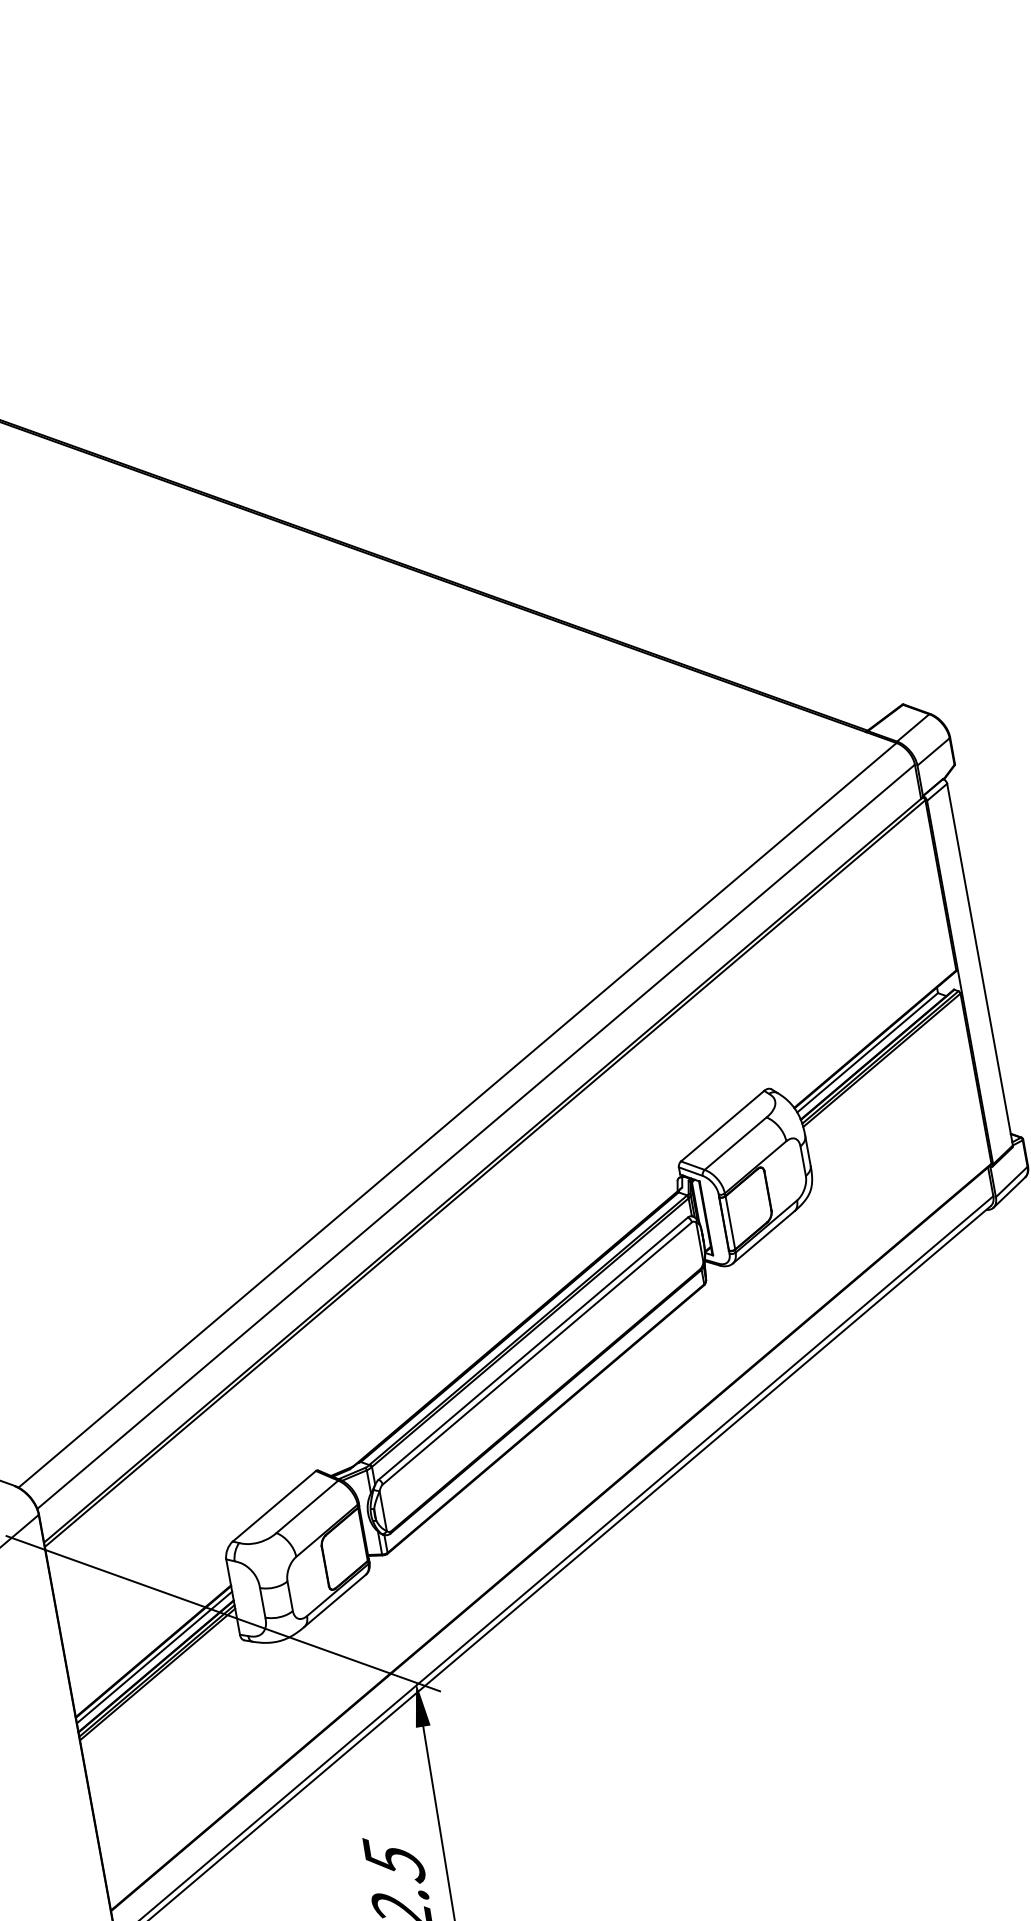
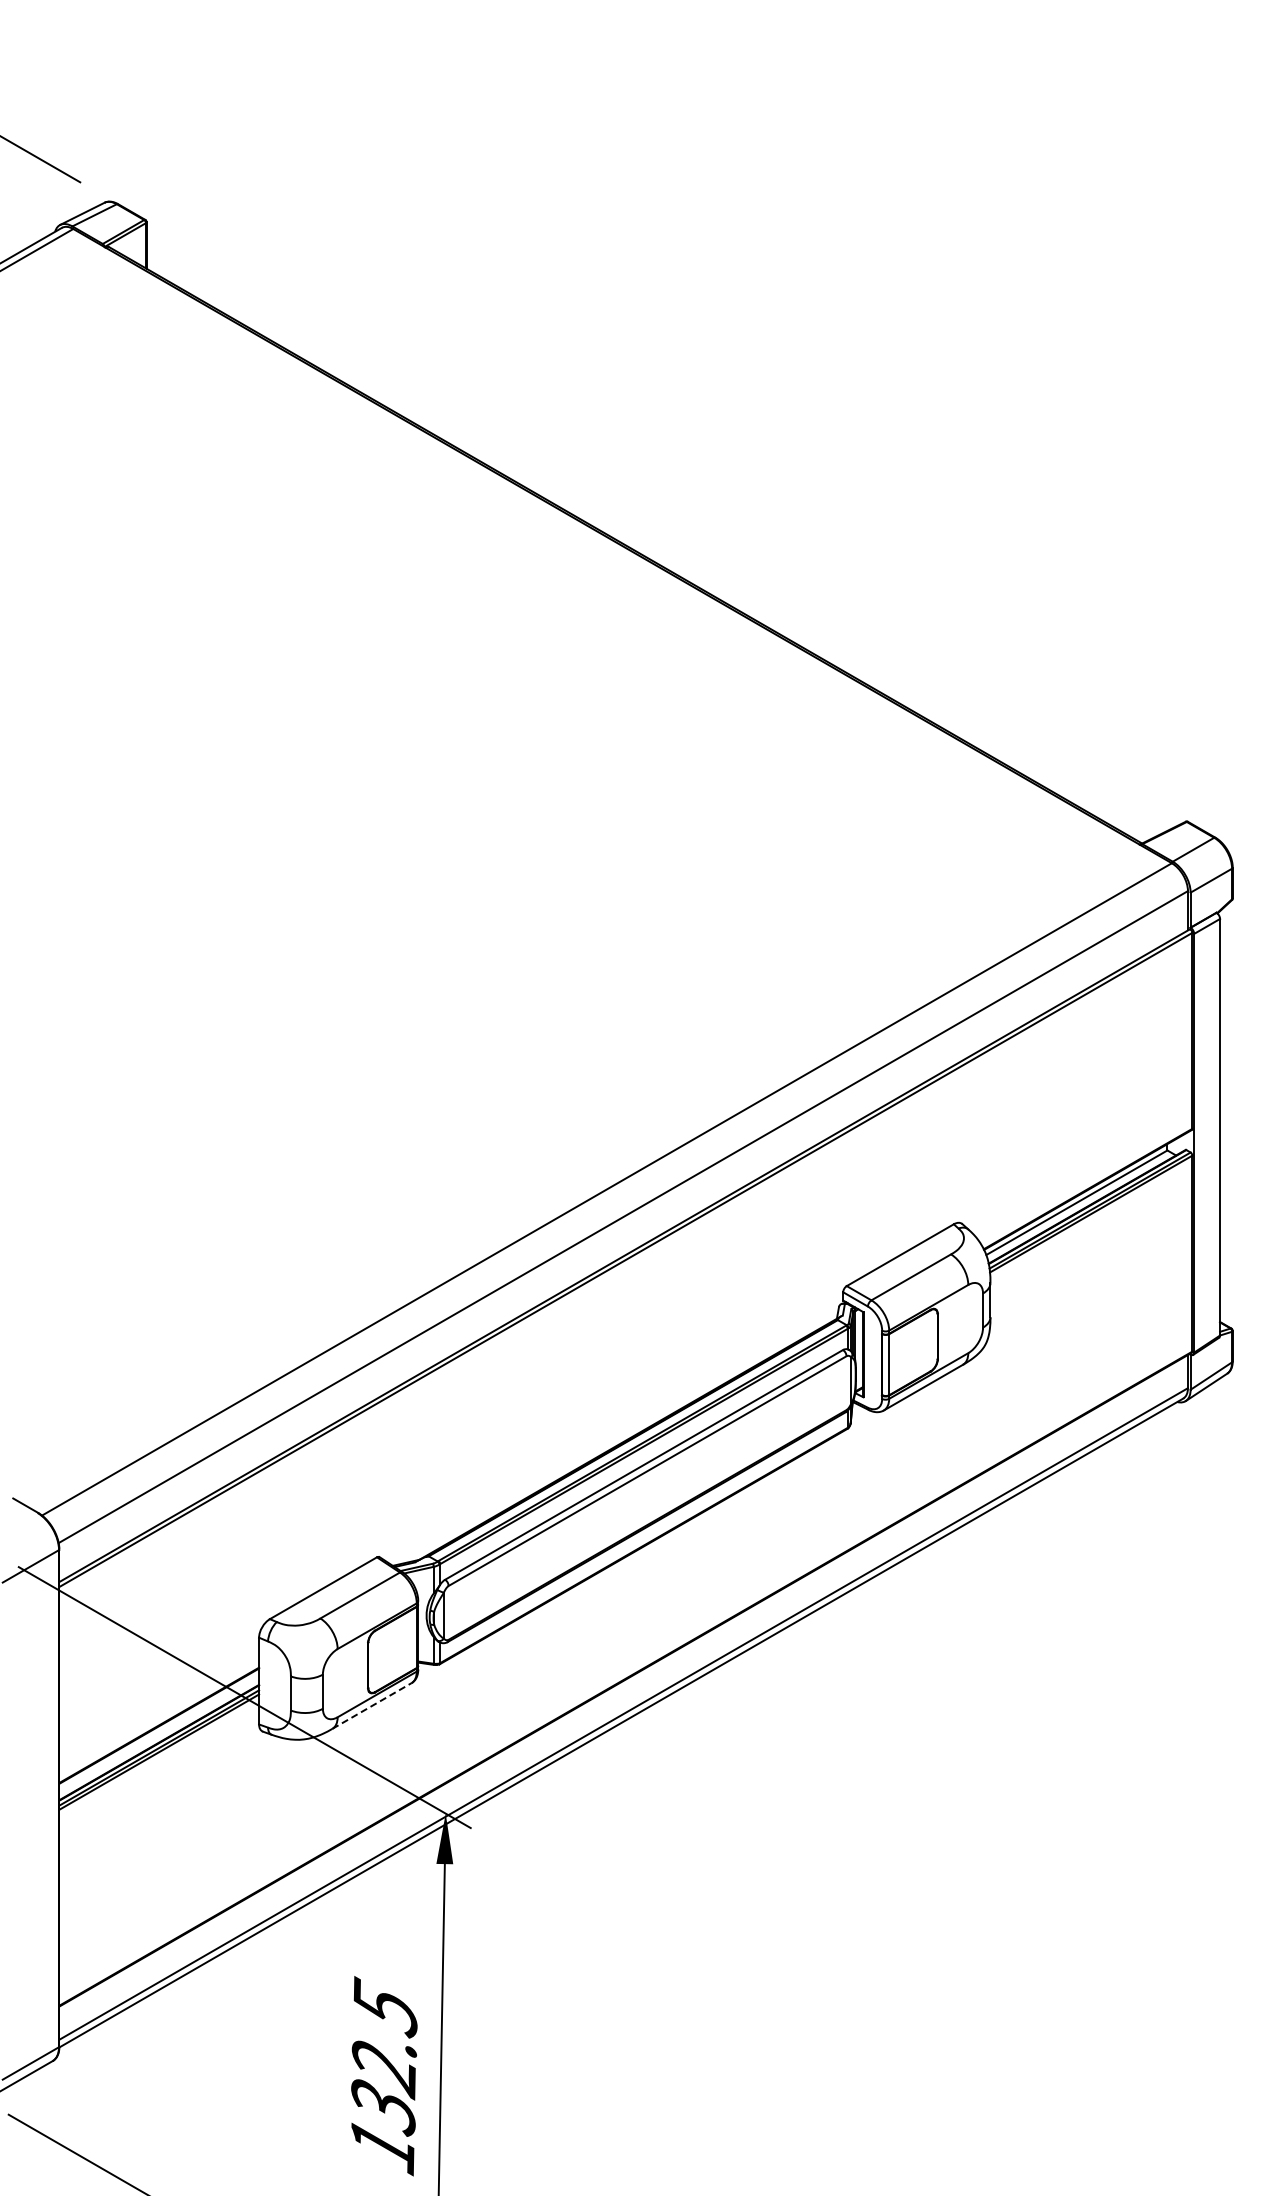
line: (335, 1600) -> (372, 1705), solid -> dashed
line: (154, 1657) -> (159, 1732), removed

